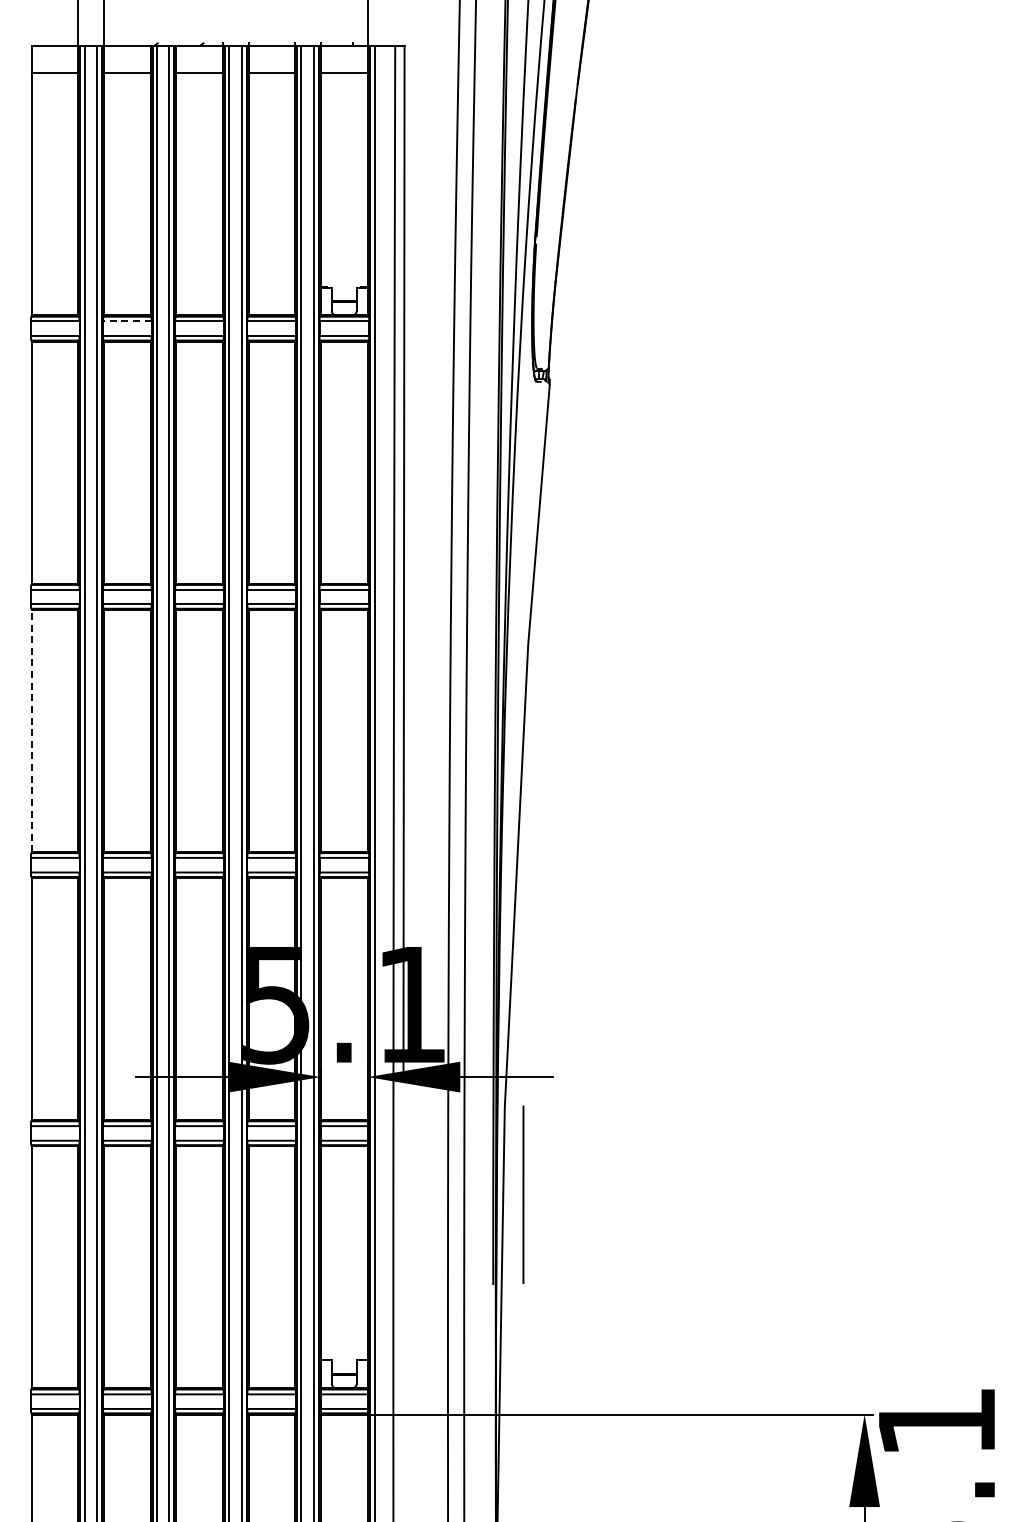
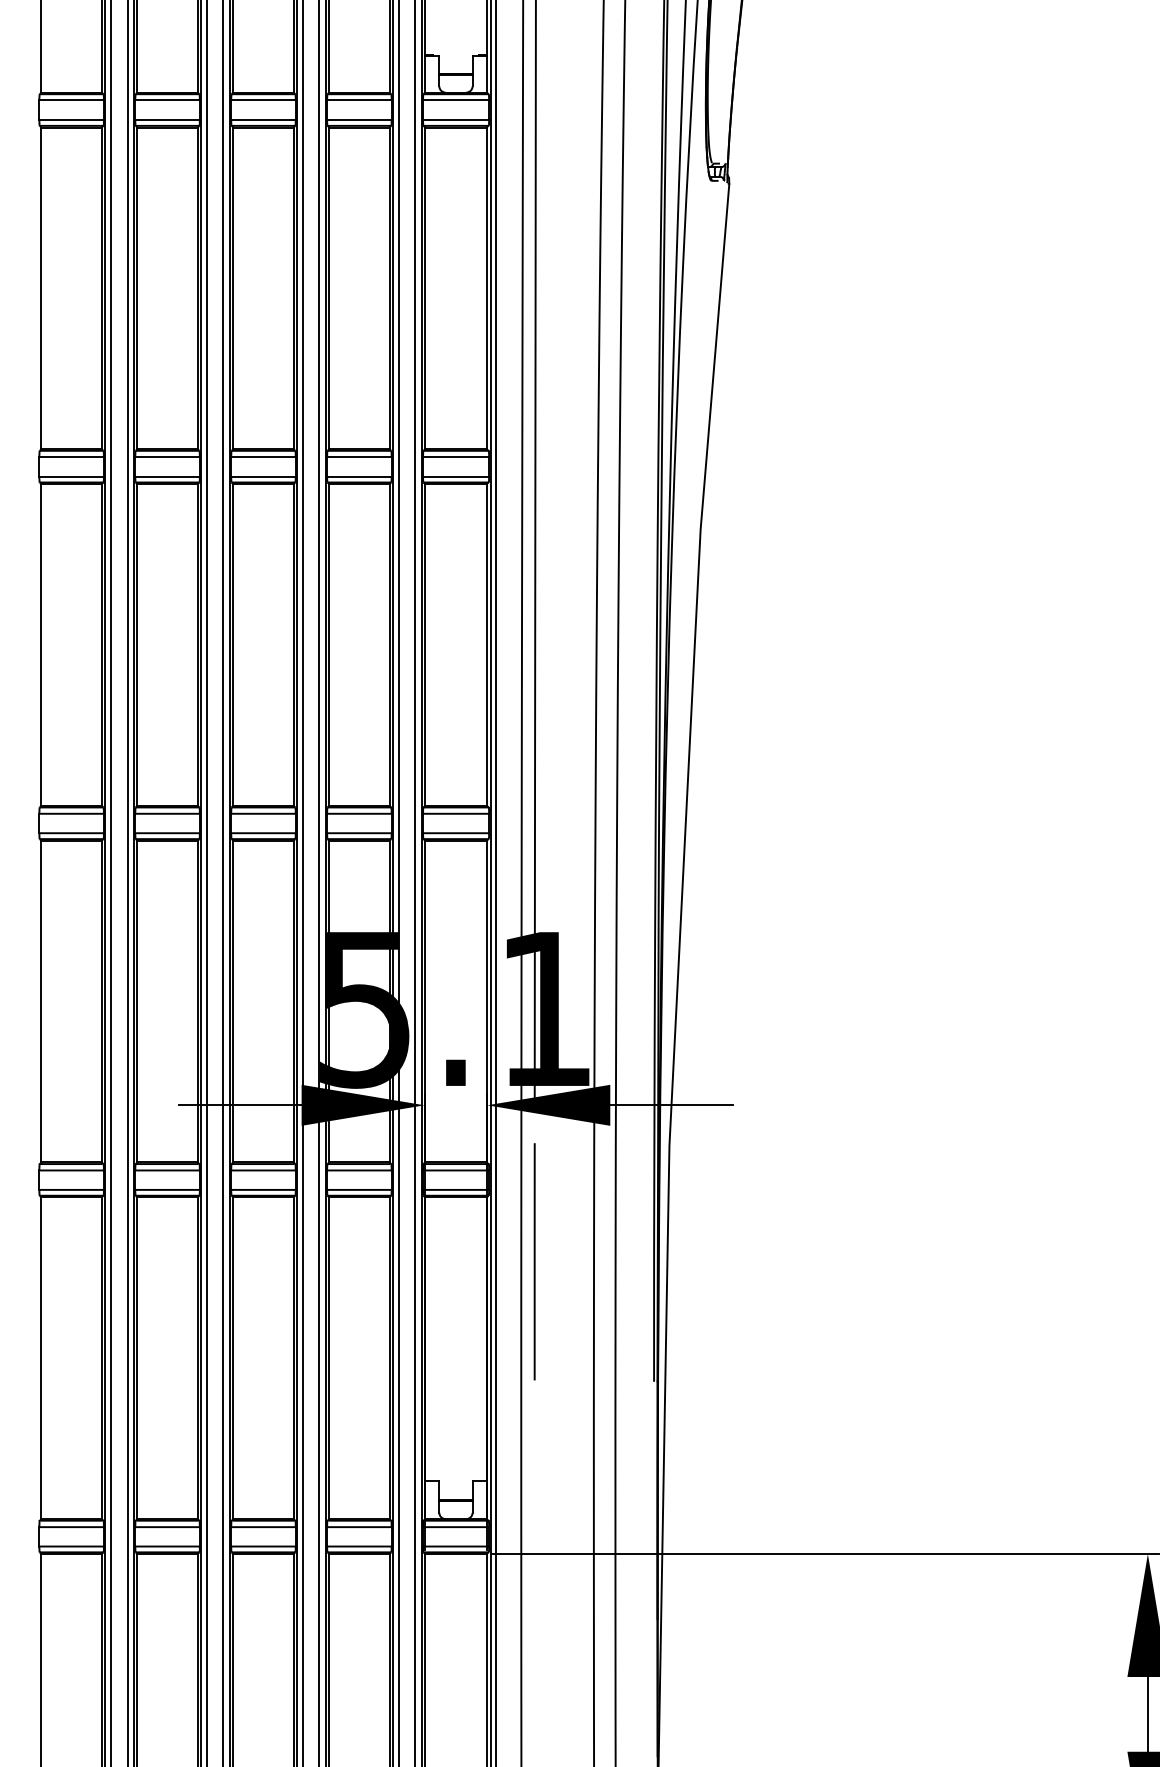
line: (126, 321) -> (166, 100), dashed -> solid
line: (32, 730) -> (41, 644), dashed -> solid
line: (523, 1194) -> (534, 1261), moved

